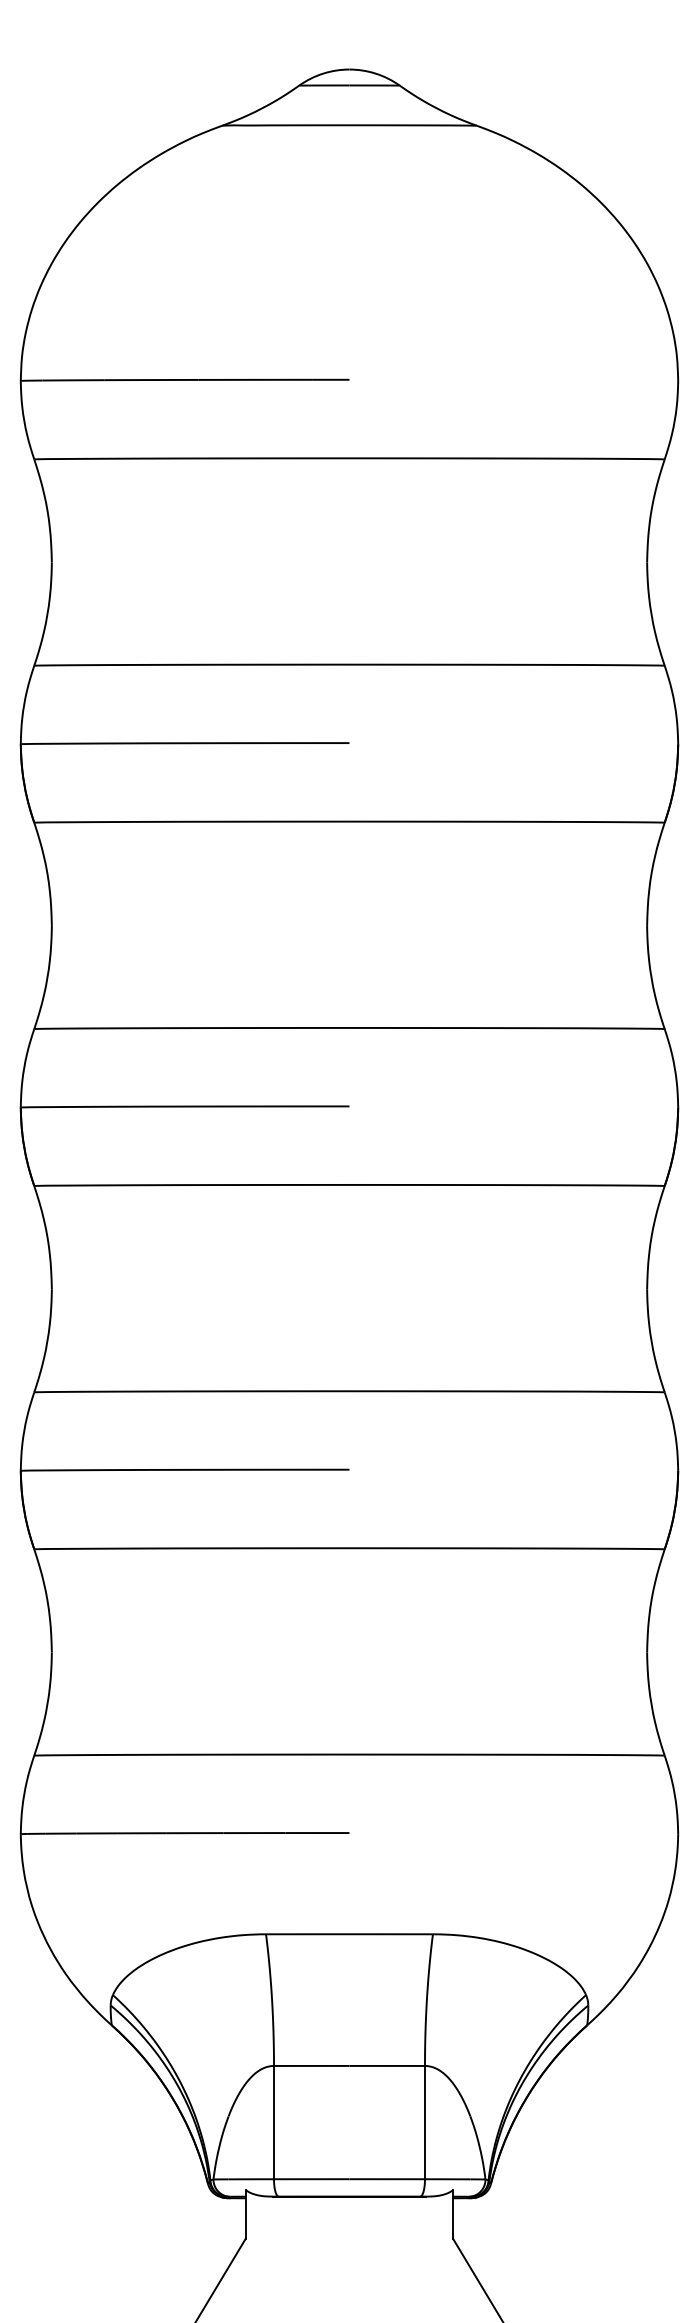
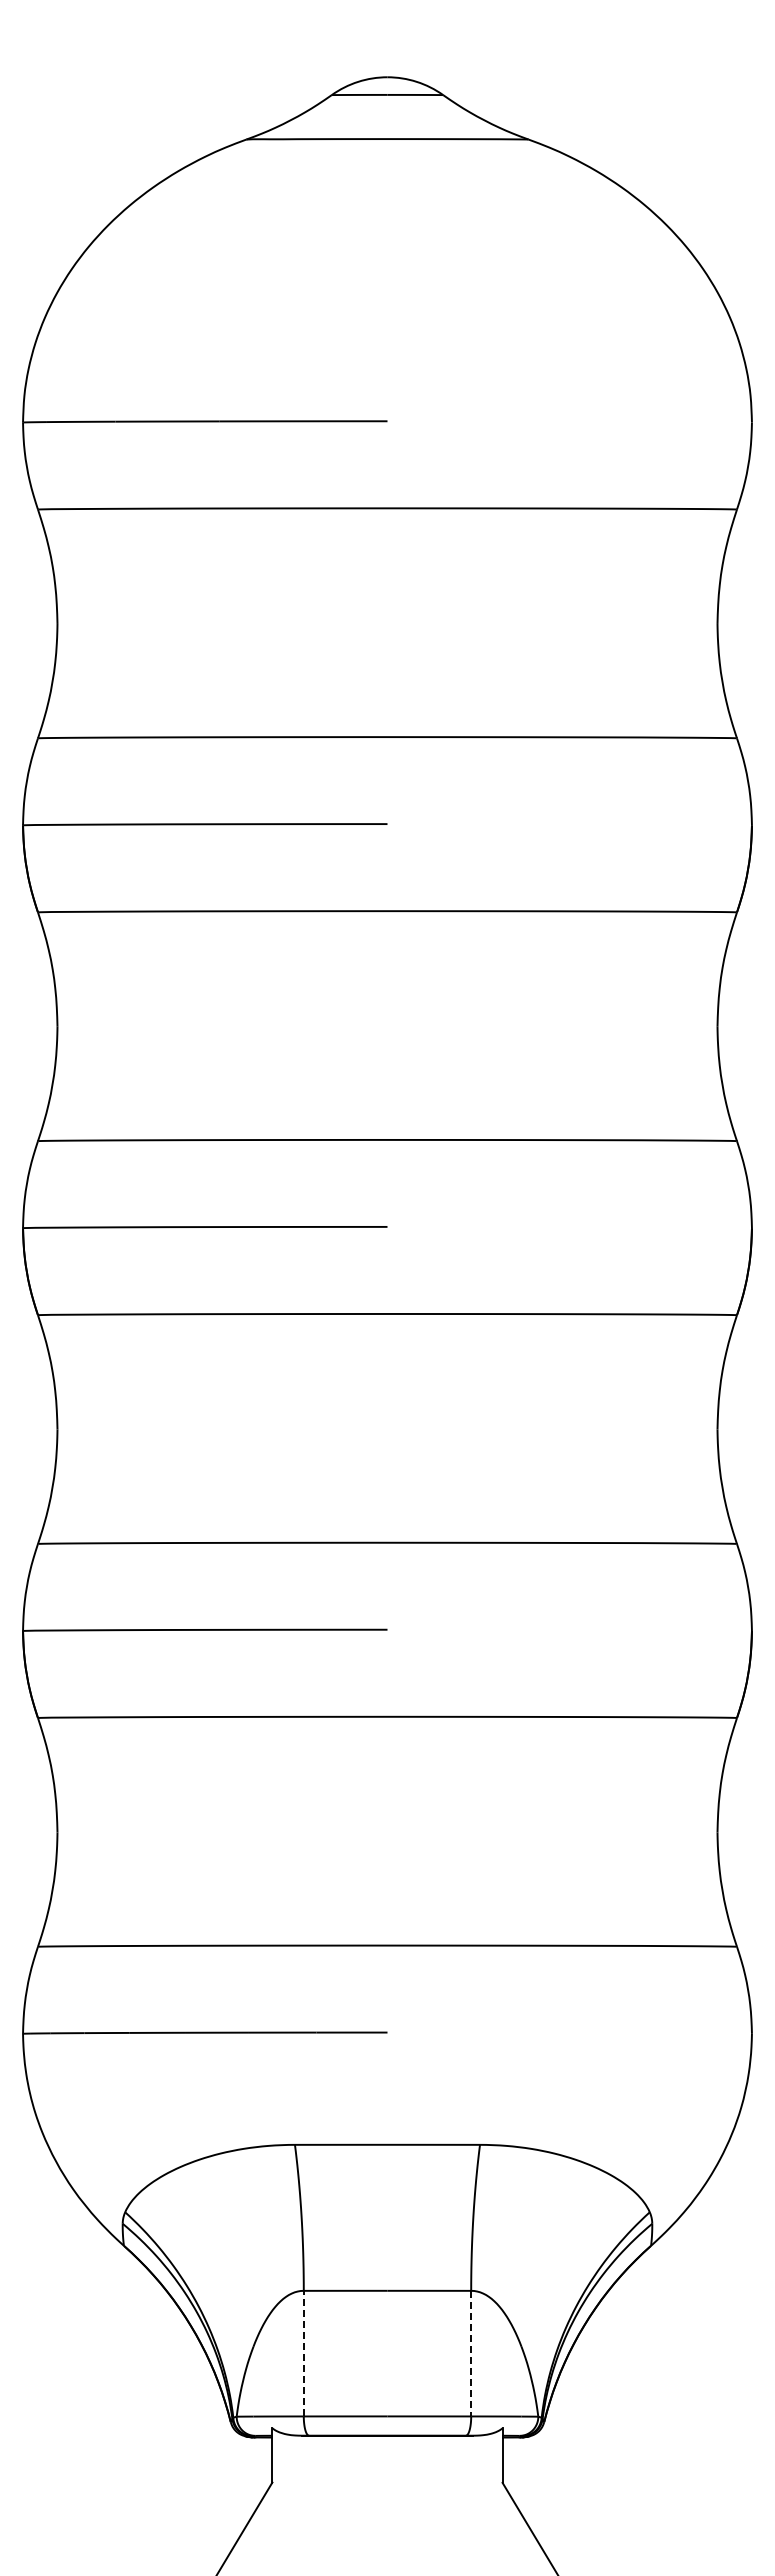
line: (273, 2122) -> (303, 2353), solid -> dashed
line: (425, 2122) -> (471, 2353), solid -> dashed

